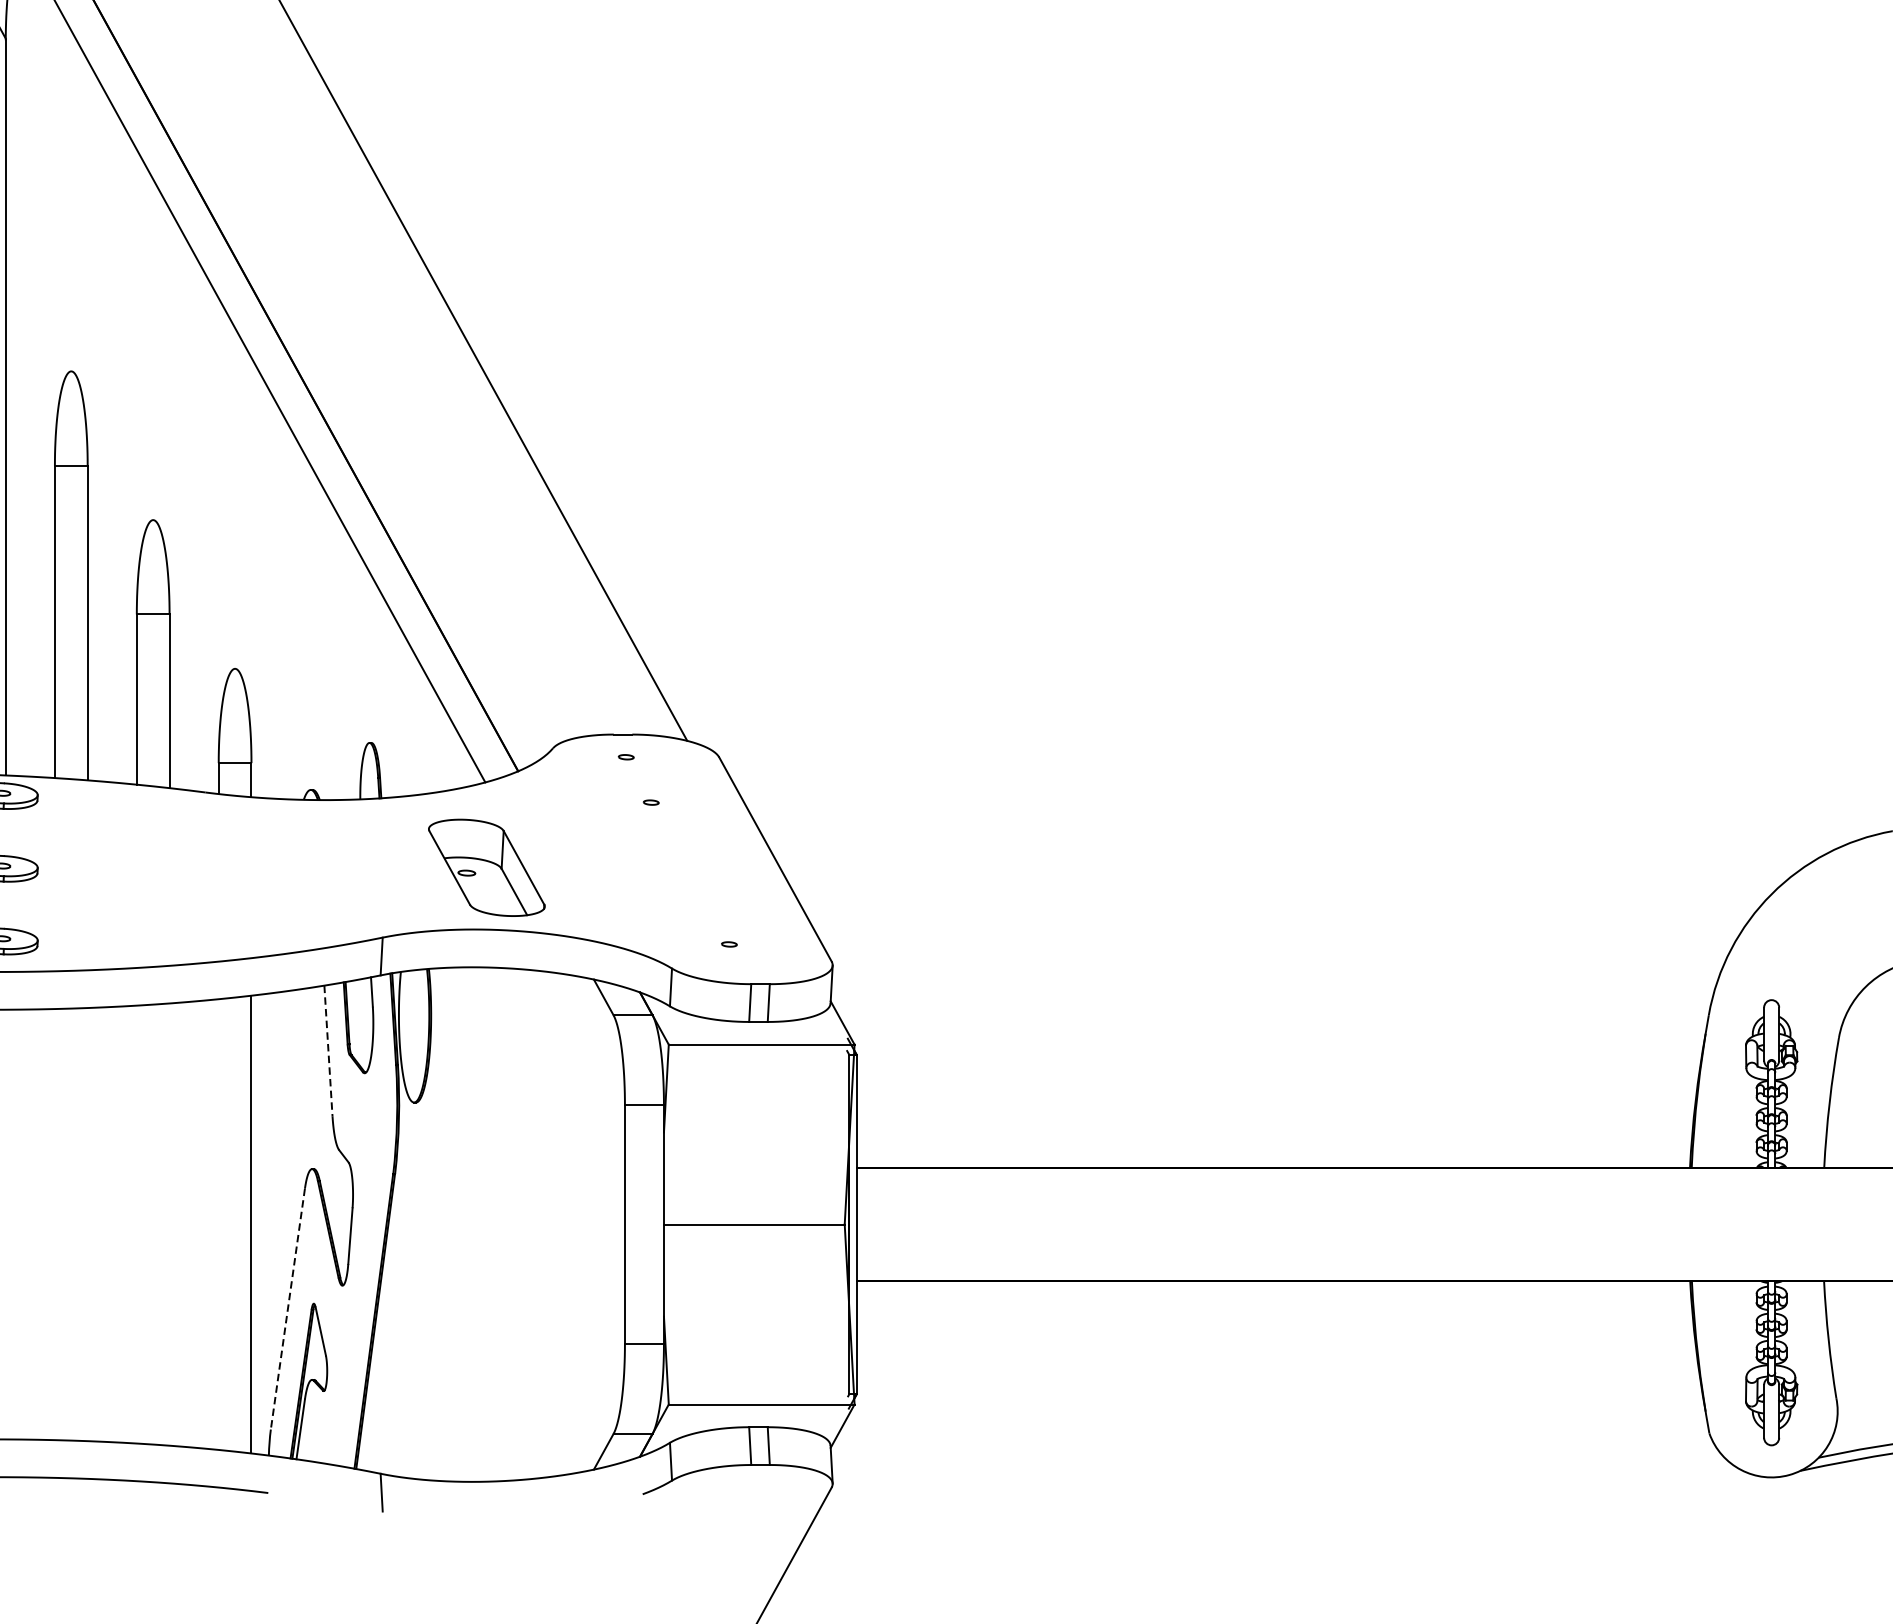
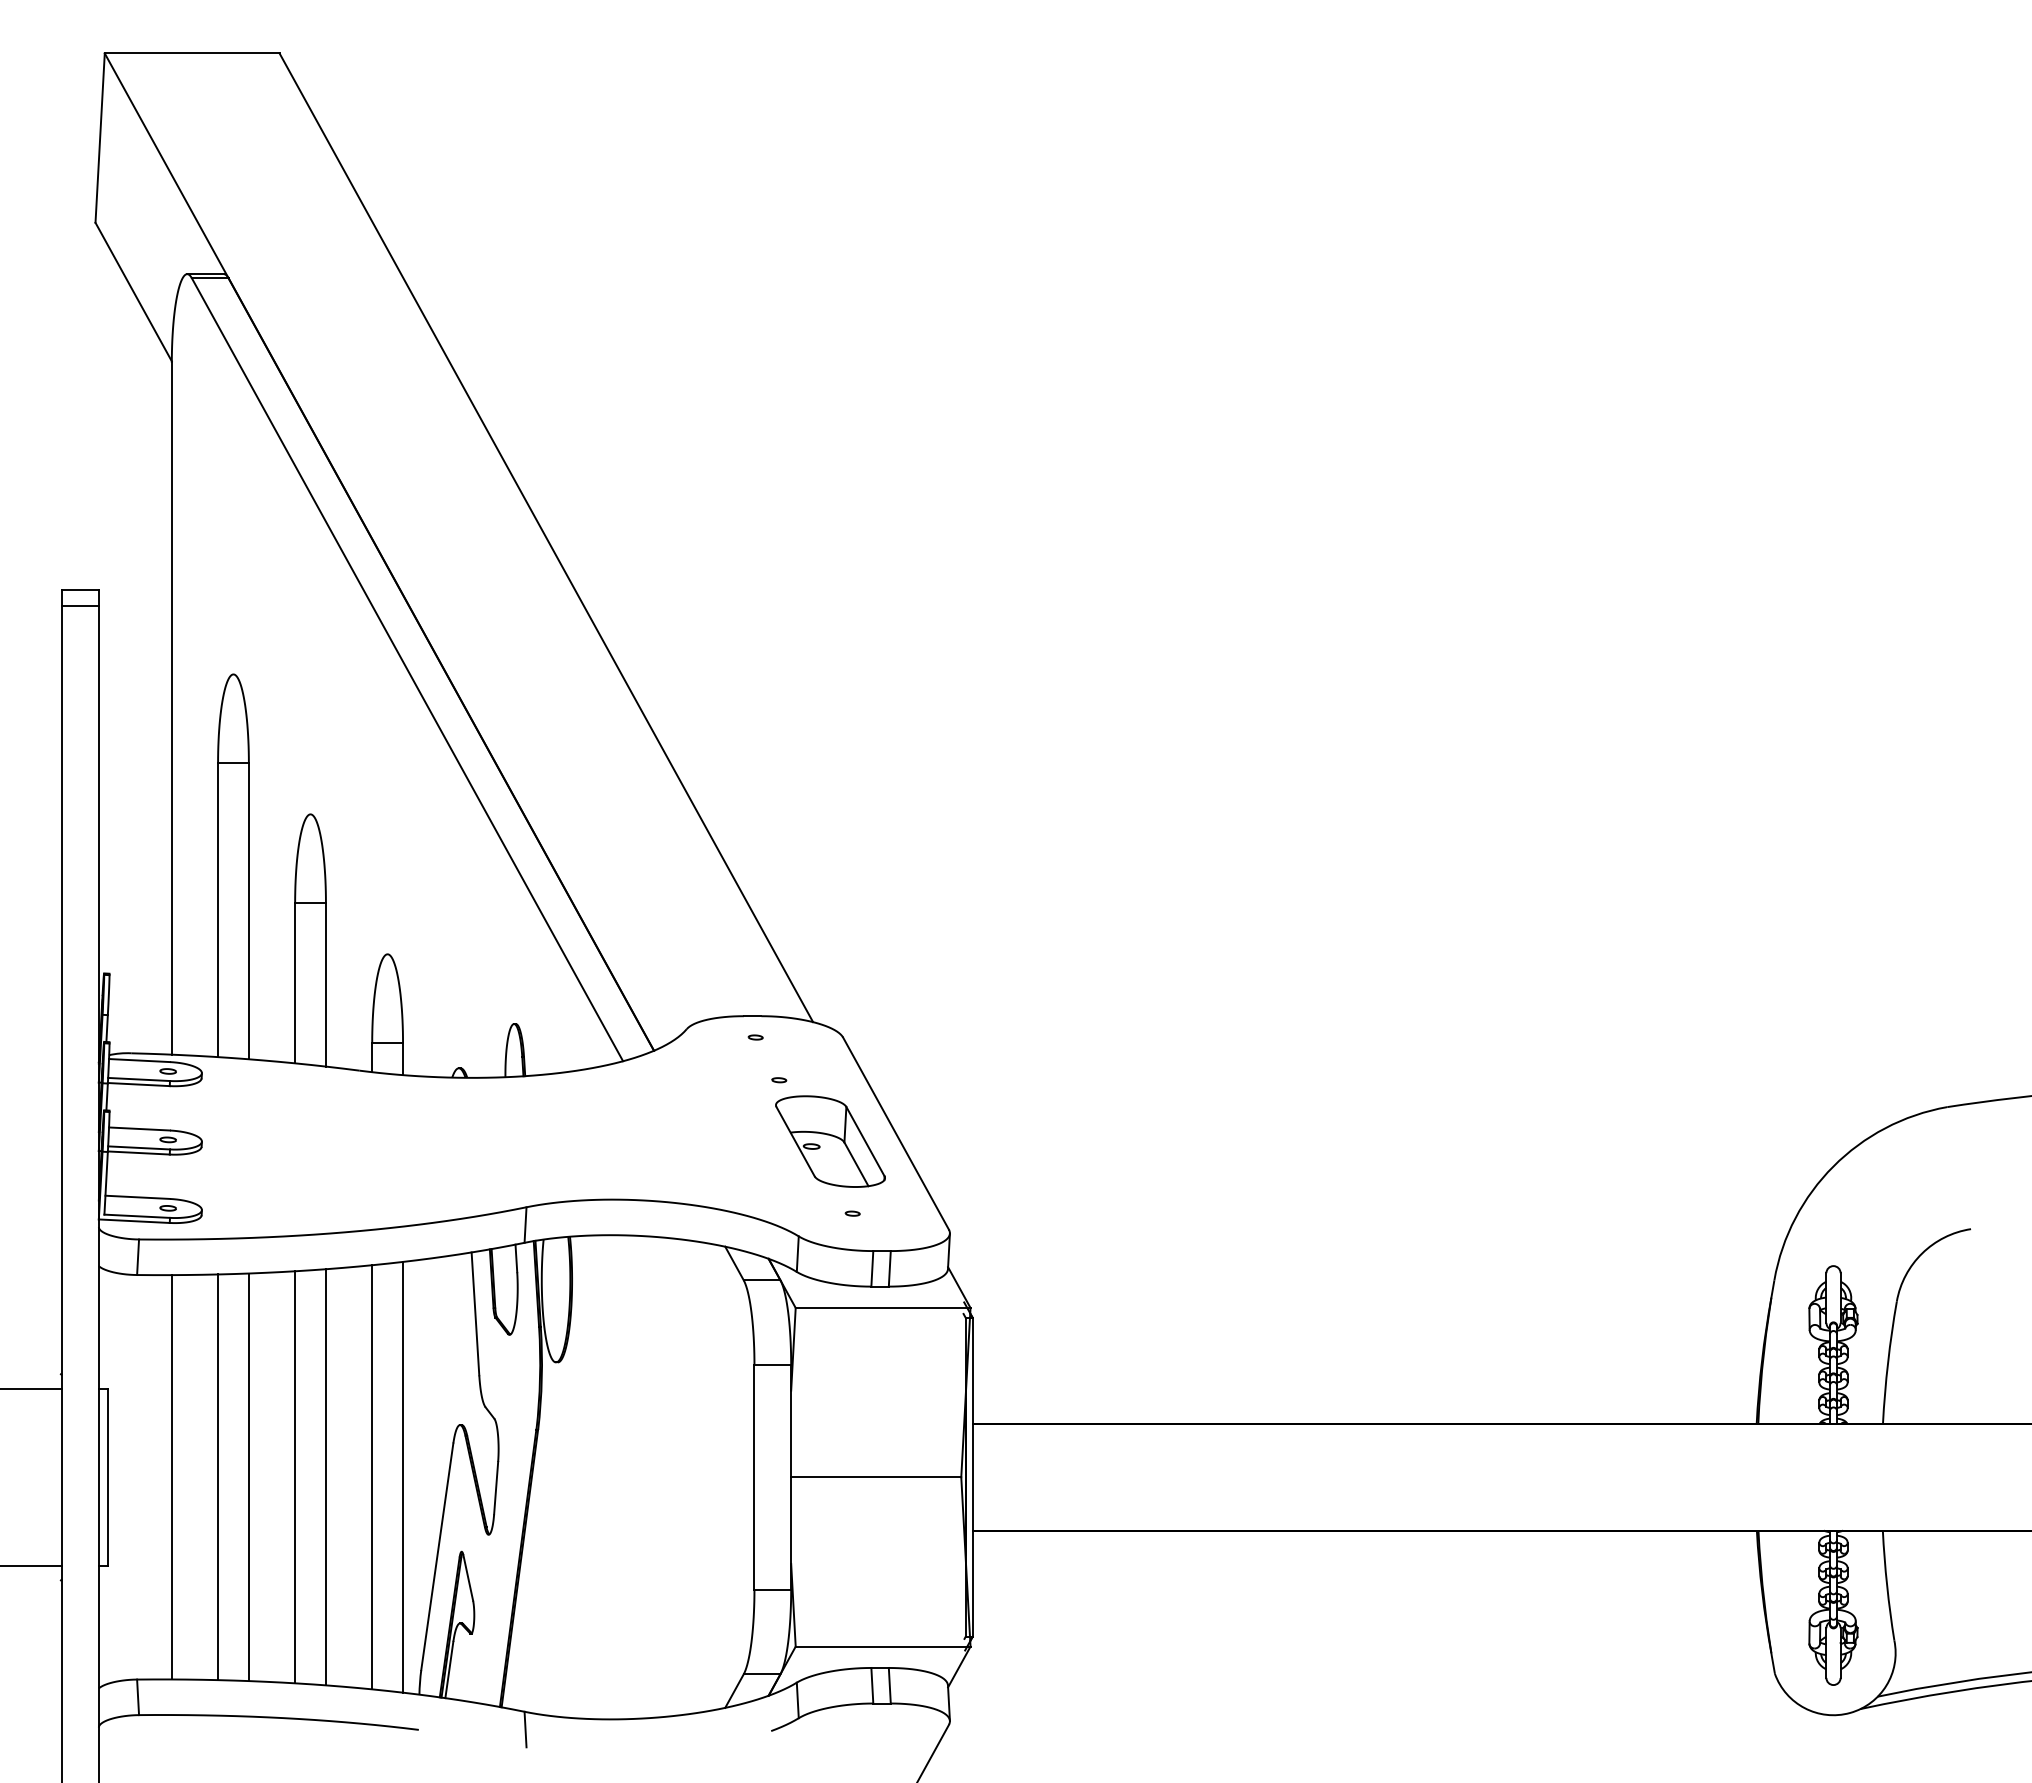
part: (486, 867) -> (830, 1141), moved
line: (328, 1050) -> (475, 1313), dashed -> solid
line: (5, 1224) -> (171, 1477), added
line: (55, 1224) -> (218, 1477), added
line: (87, 1224) -> (248, 1477), added
line: (137, 1224) -> (295, 1477), added
line: (169, 1224) -> (325, 1477), added
line: (219, 1224) -> (372, 1477), added
line: (288, 1309) -> (437, 1557), dashed -> solid

